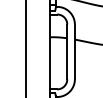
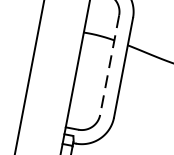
line: (67, 52) -> (109, 66), solid -> dashed

